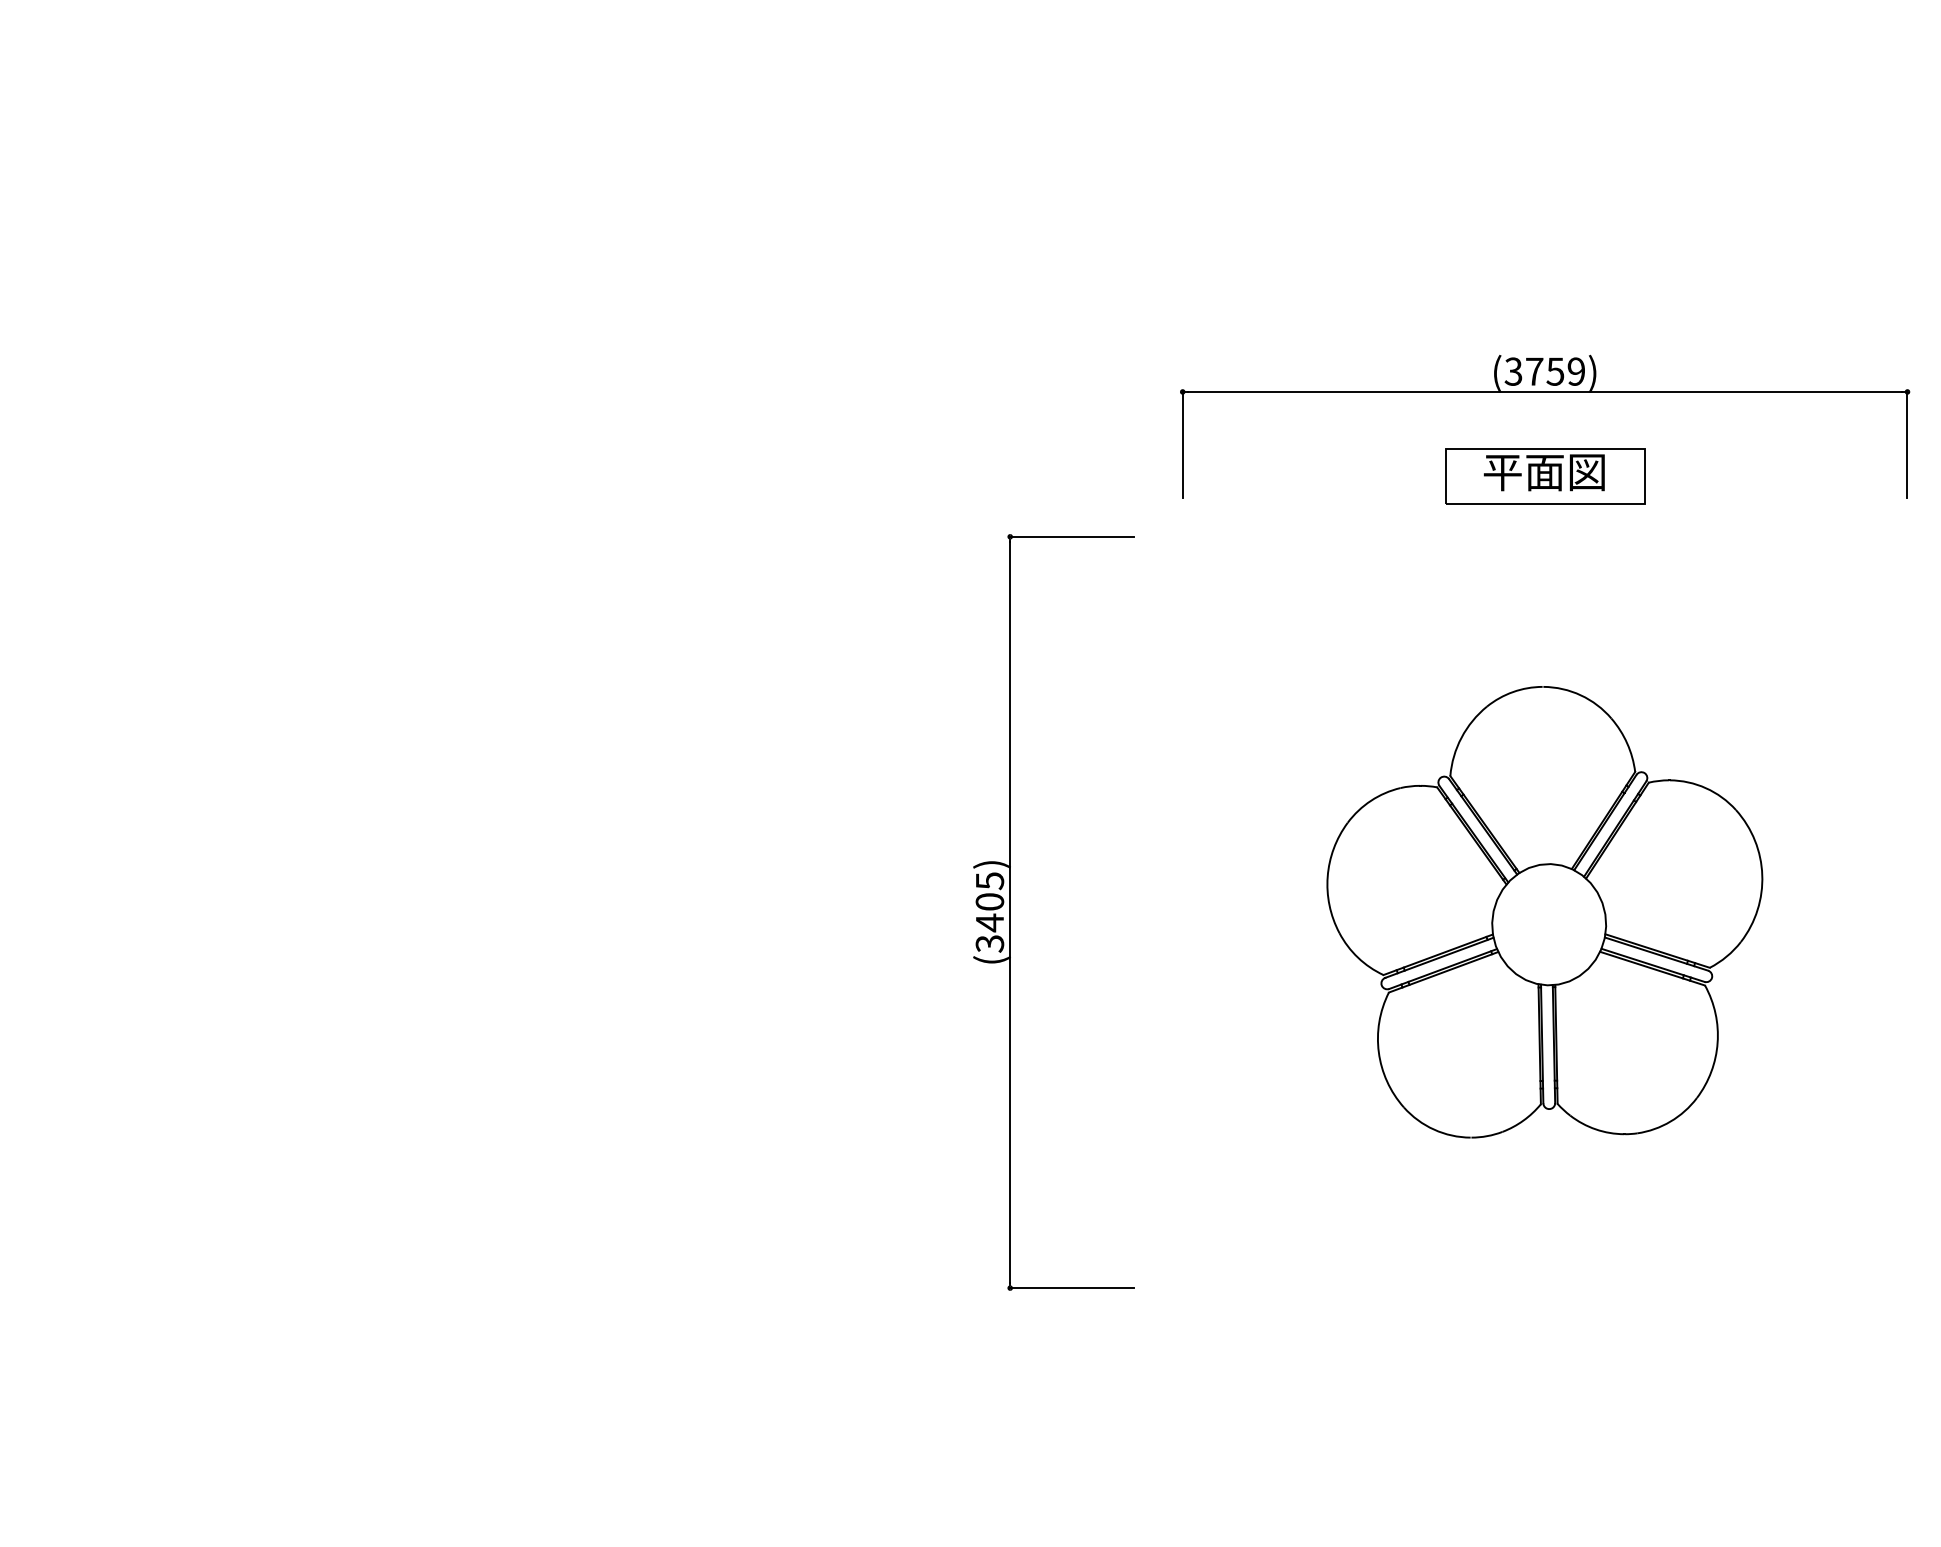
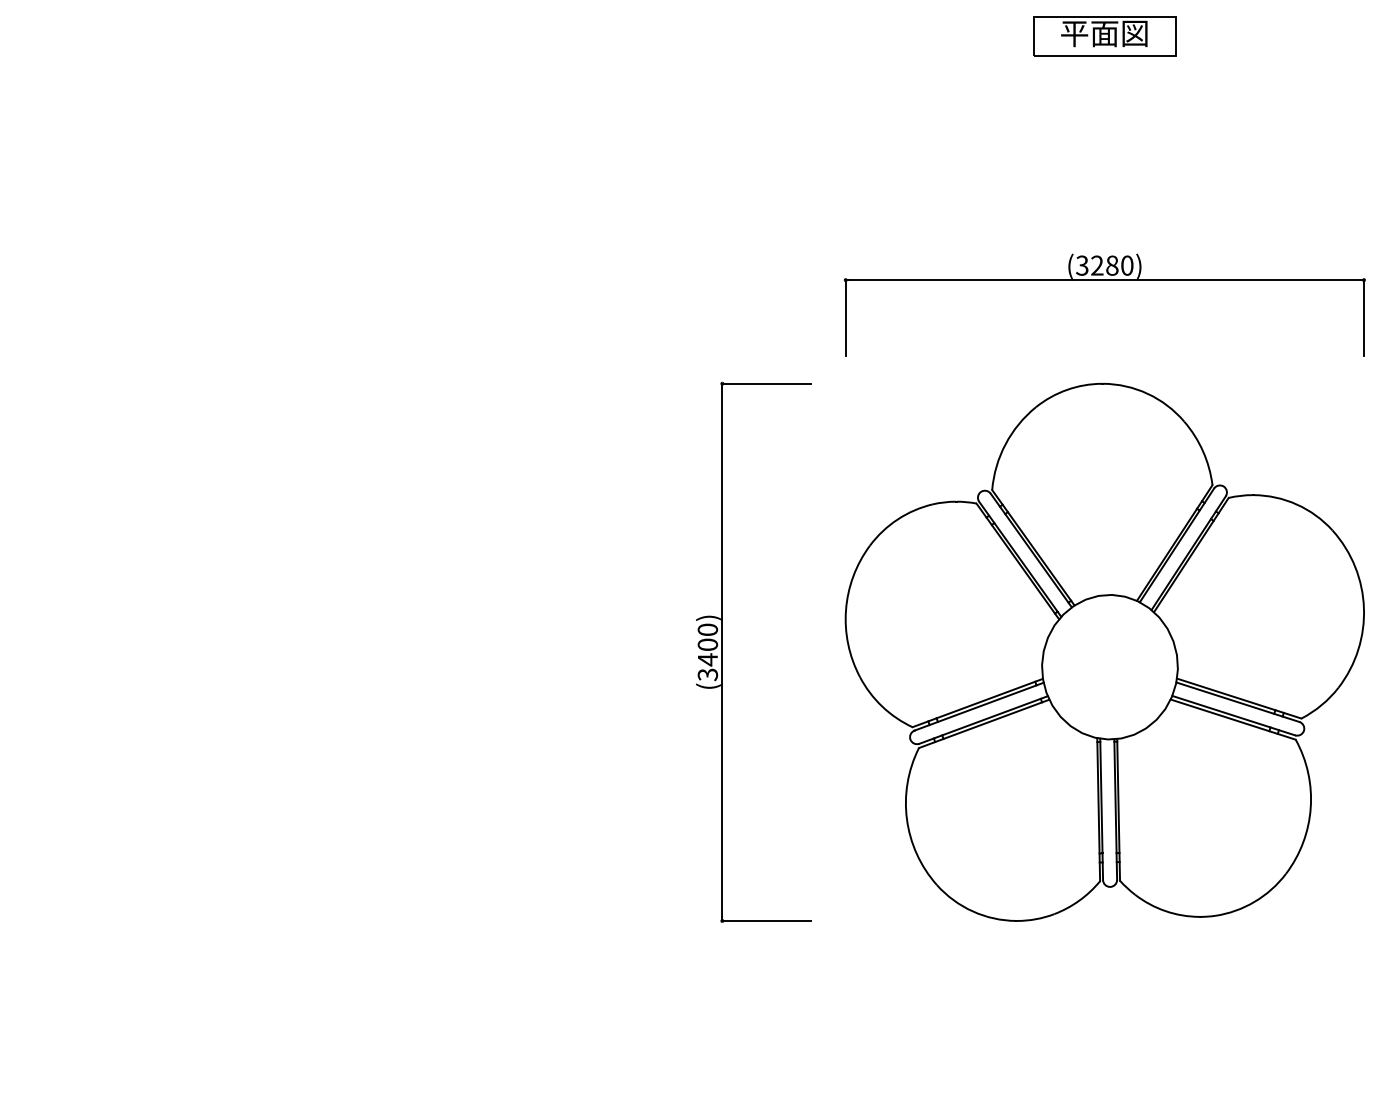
text: (1555, 371) -> (1112, 265), (3759) -> (3280)
part: (1544, 476) -> (1104, 36), moved
text: (989, 880) -> (707, 629), (3405) -> (3400)
part: (1544, 911) -> (1104, 651), size x1.67

